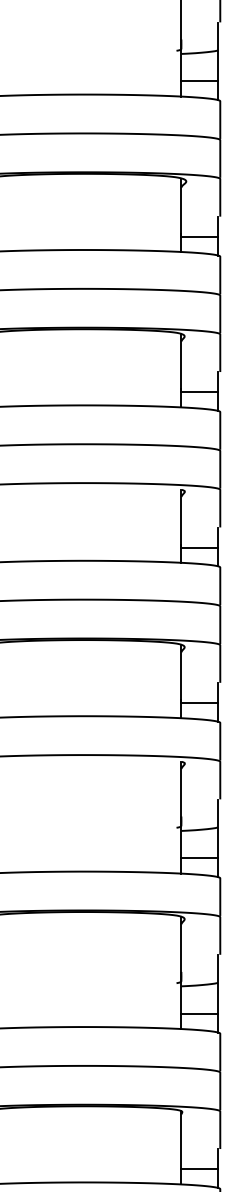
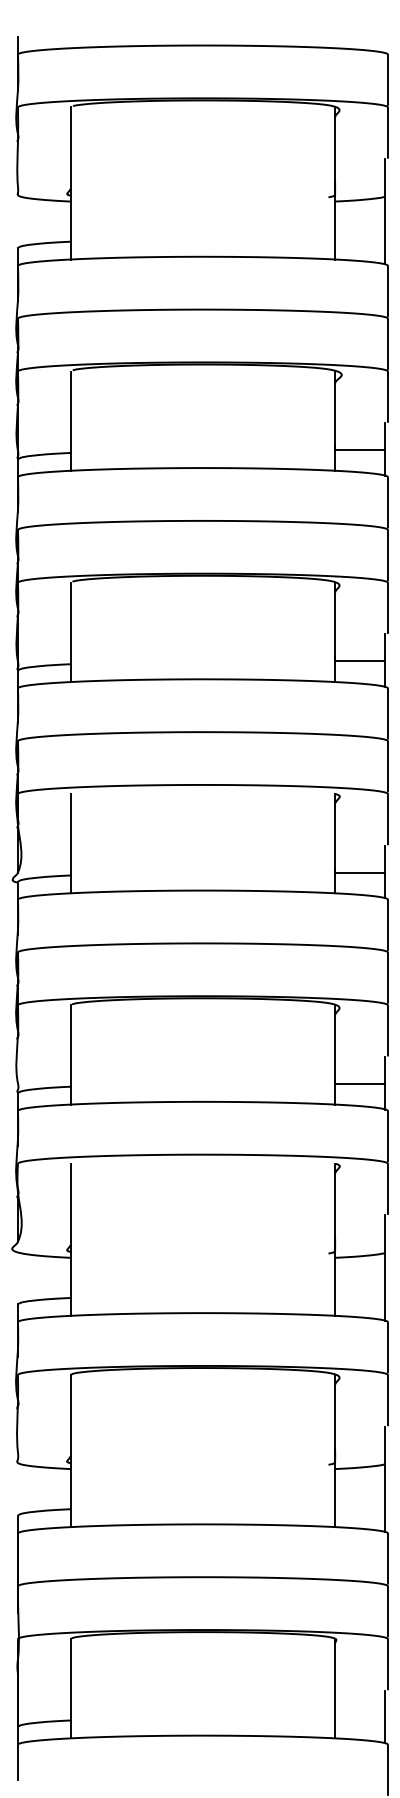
line: (199, 81) -> (359, 238), removed
line: (199, 858) -> (359, 1295), removed
line: (199, 1013) -> (359, 1506), removed
line: (199, 1169) -> (359, 1717), removed

